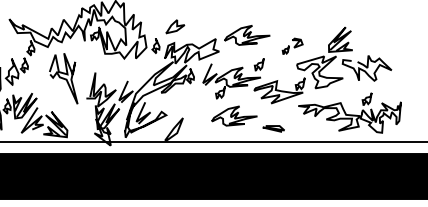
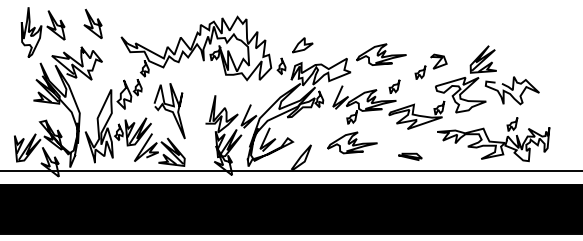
part: (292, 46) -> (430, 66), size x1.43
curve: (63, 79) -> (169, 111), moved
part: (234, 115) -> (352, 142), moved

